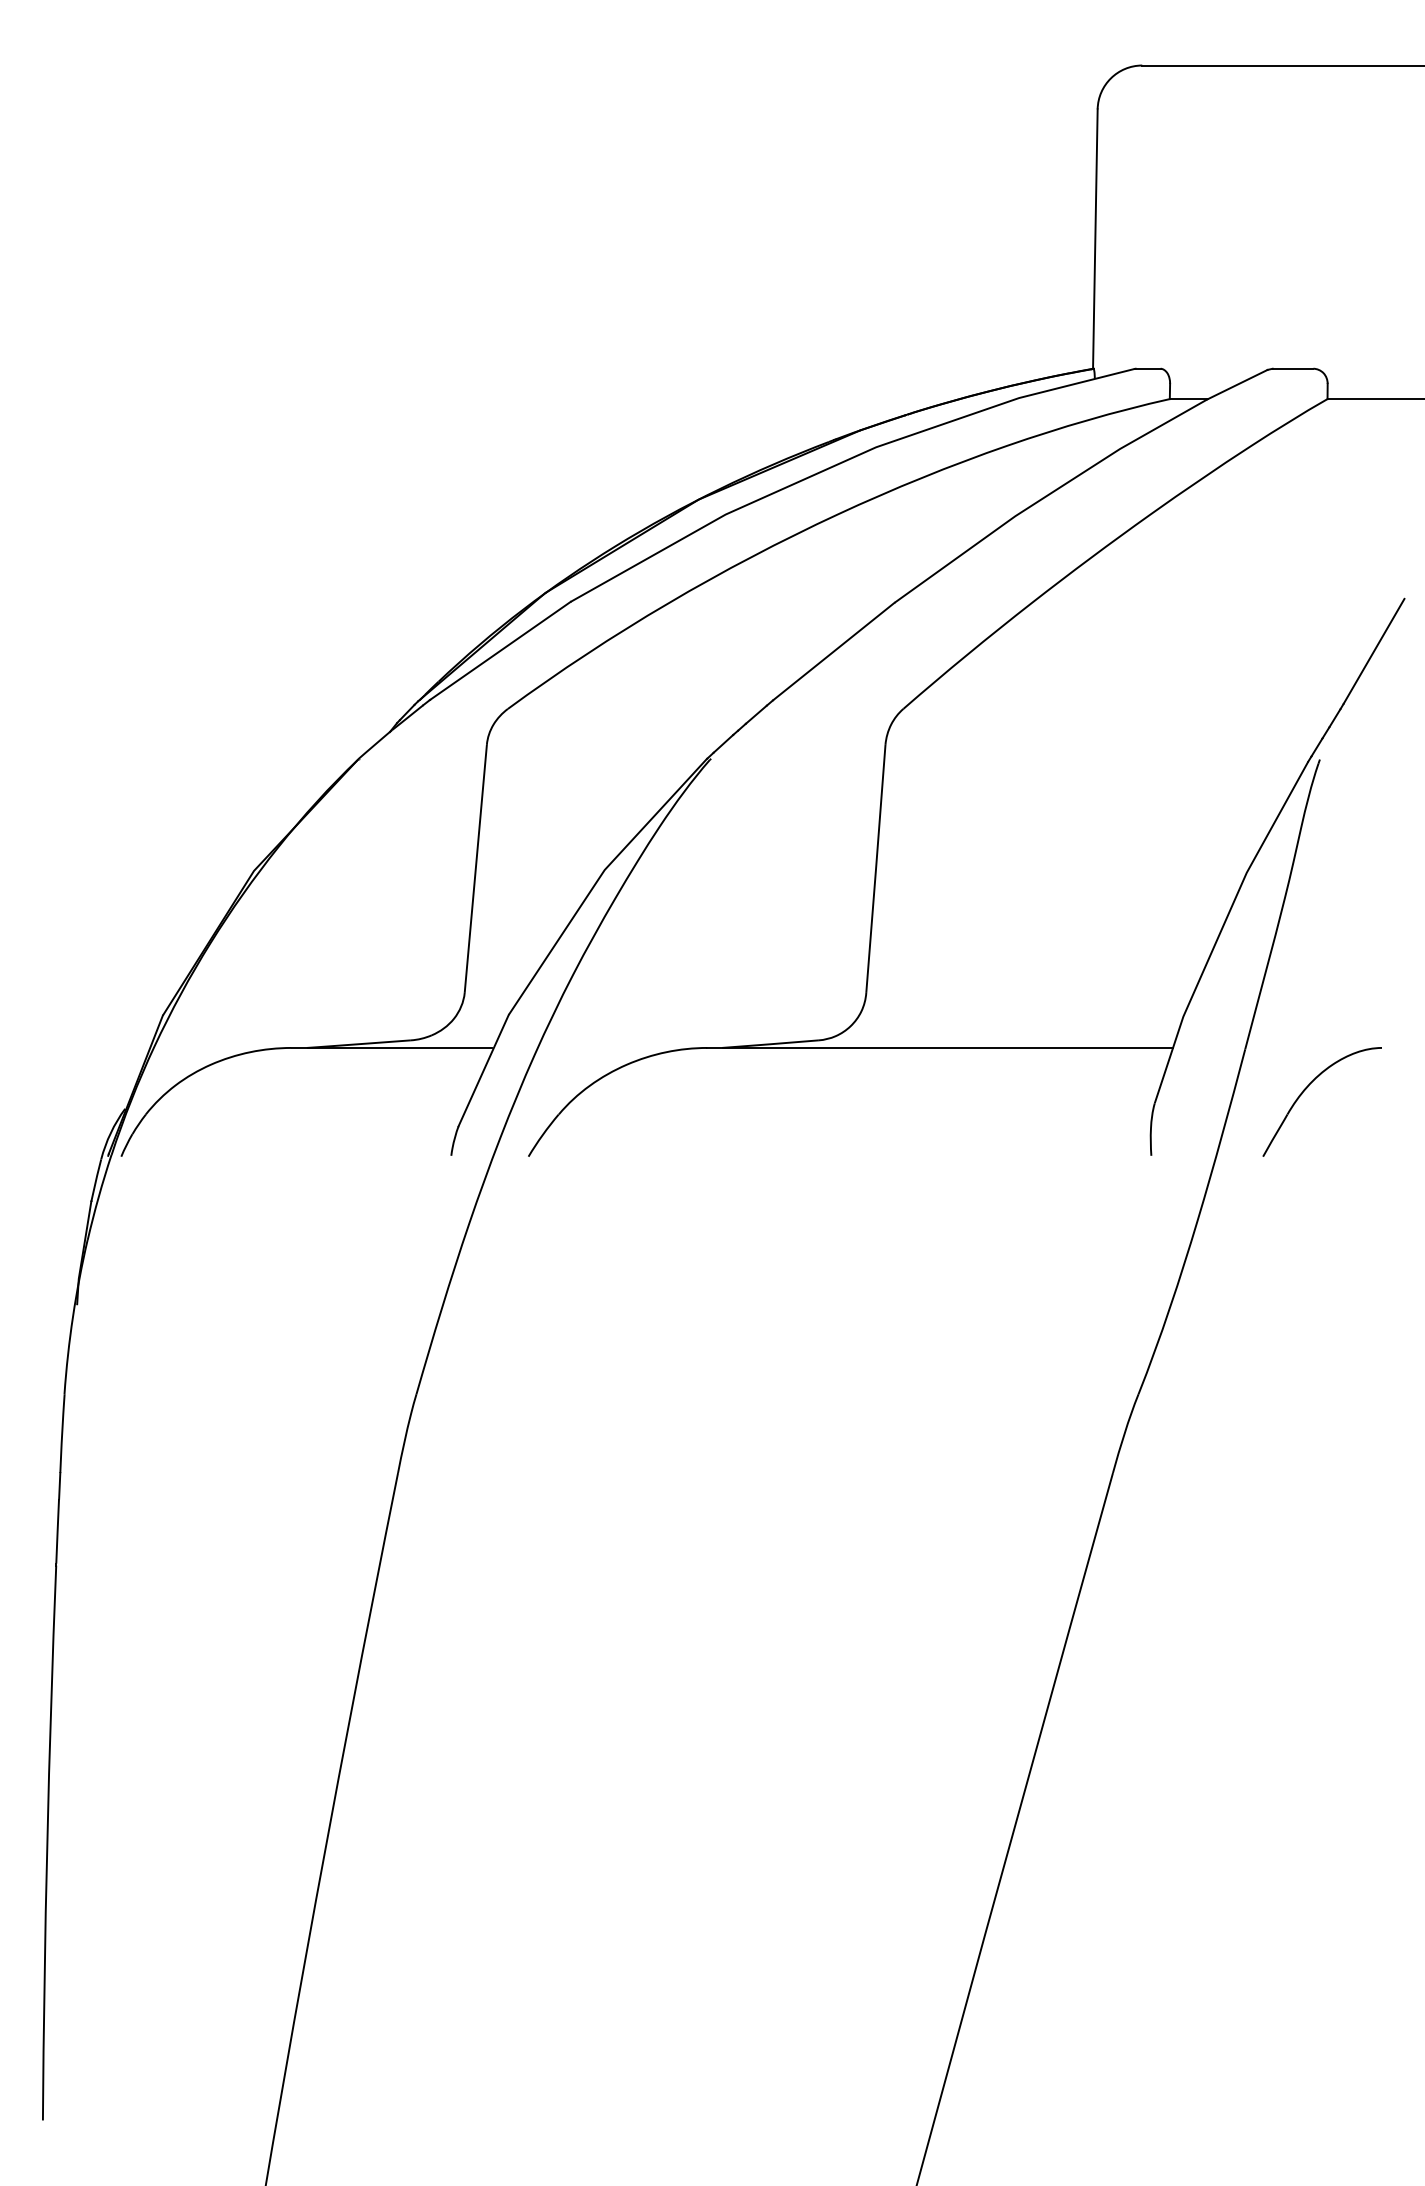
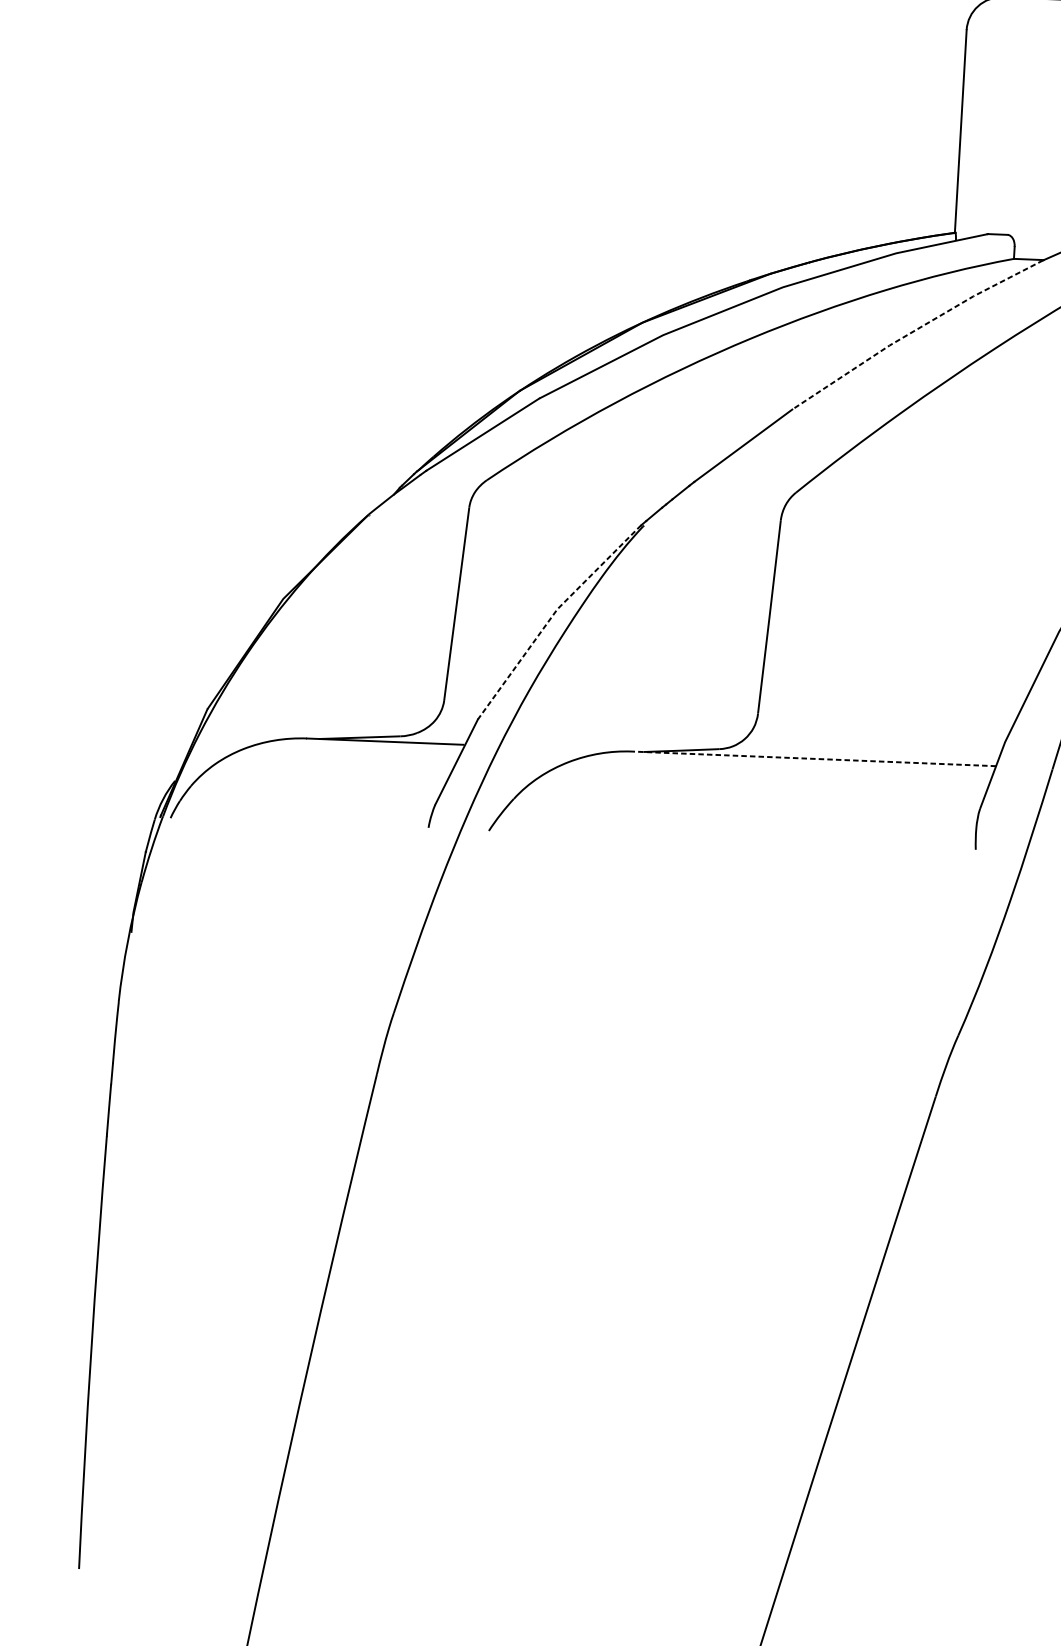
line: (1047, 495) -> (915, 330), solid -> dashed
line: (598, 879) -> (552, 616), solid -> dashed
line: (940, 1047) -> (814, 758), solid -> dashed

